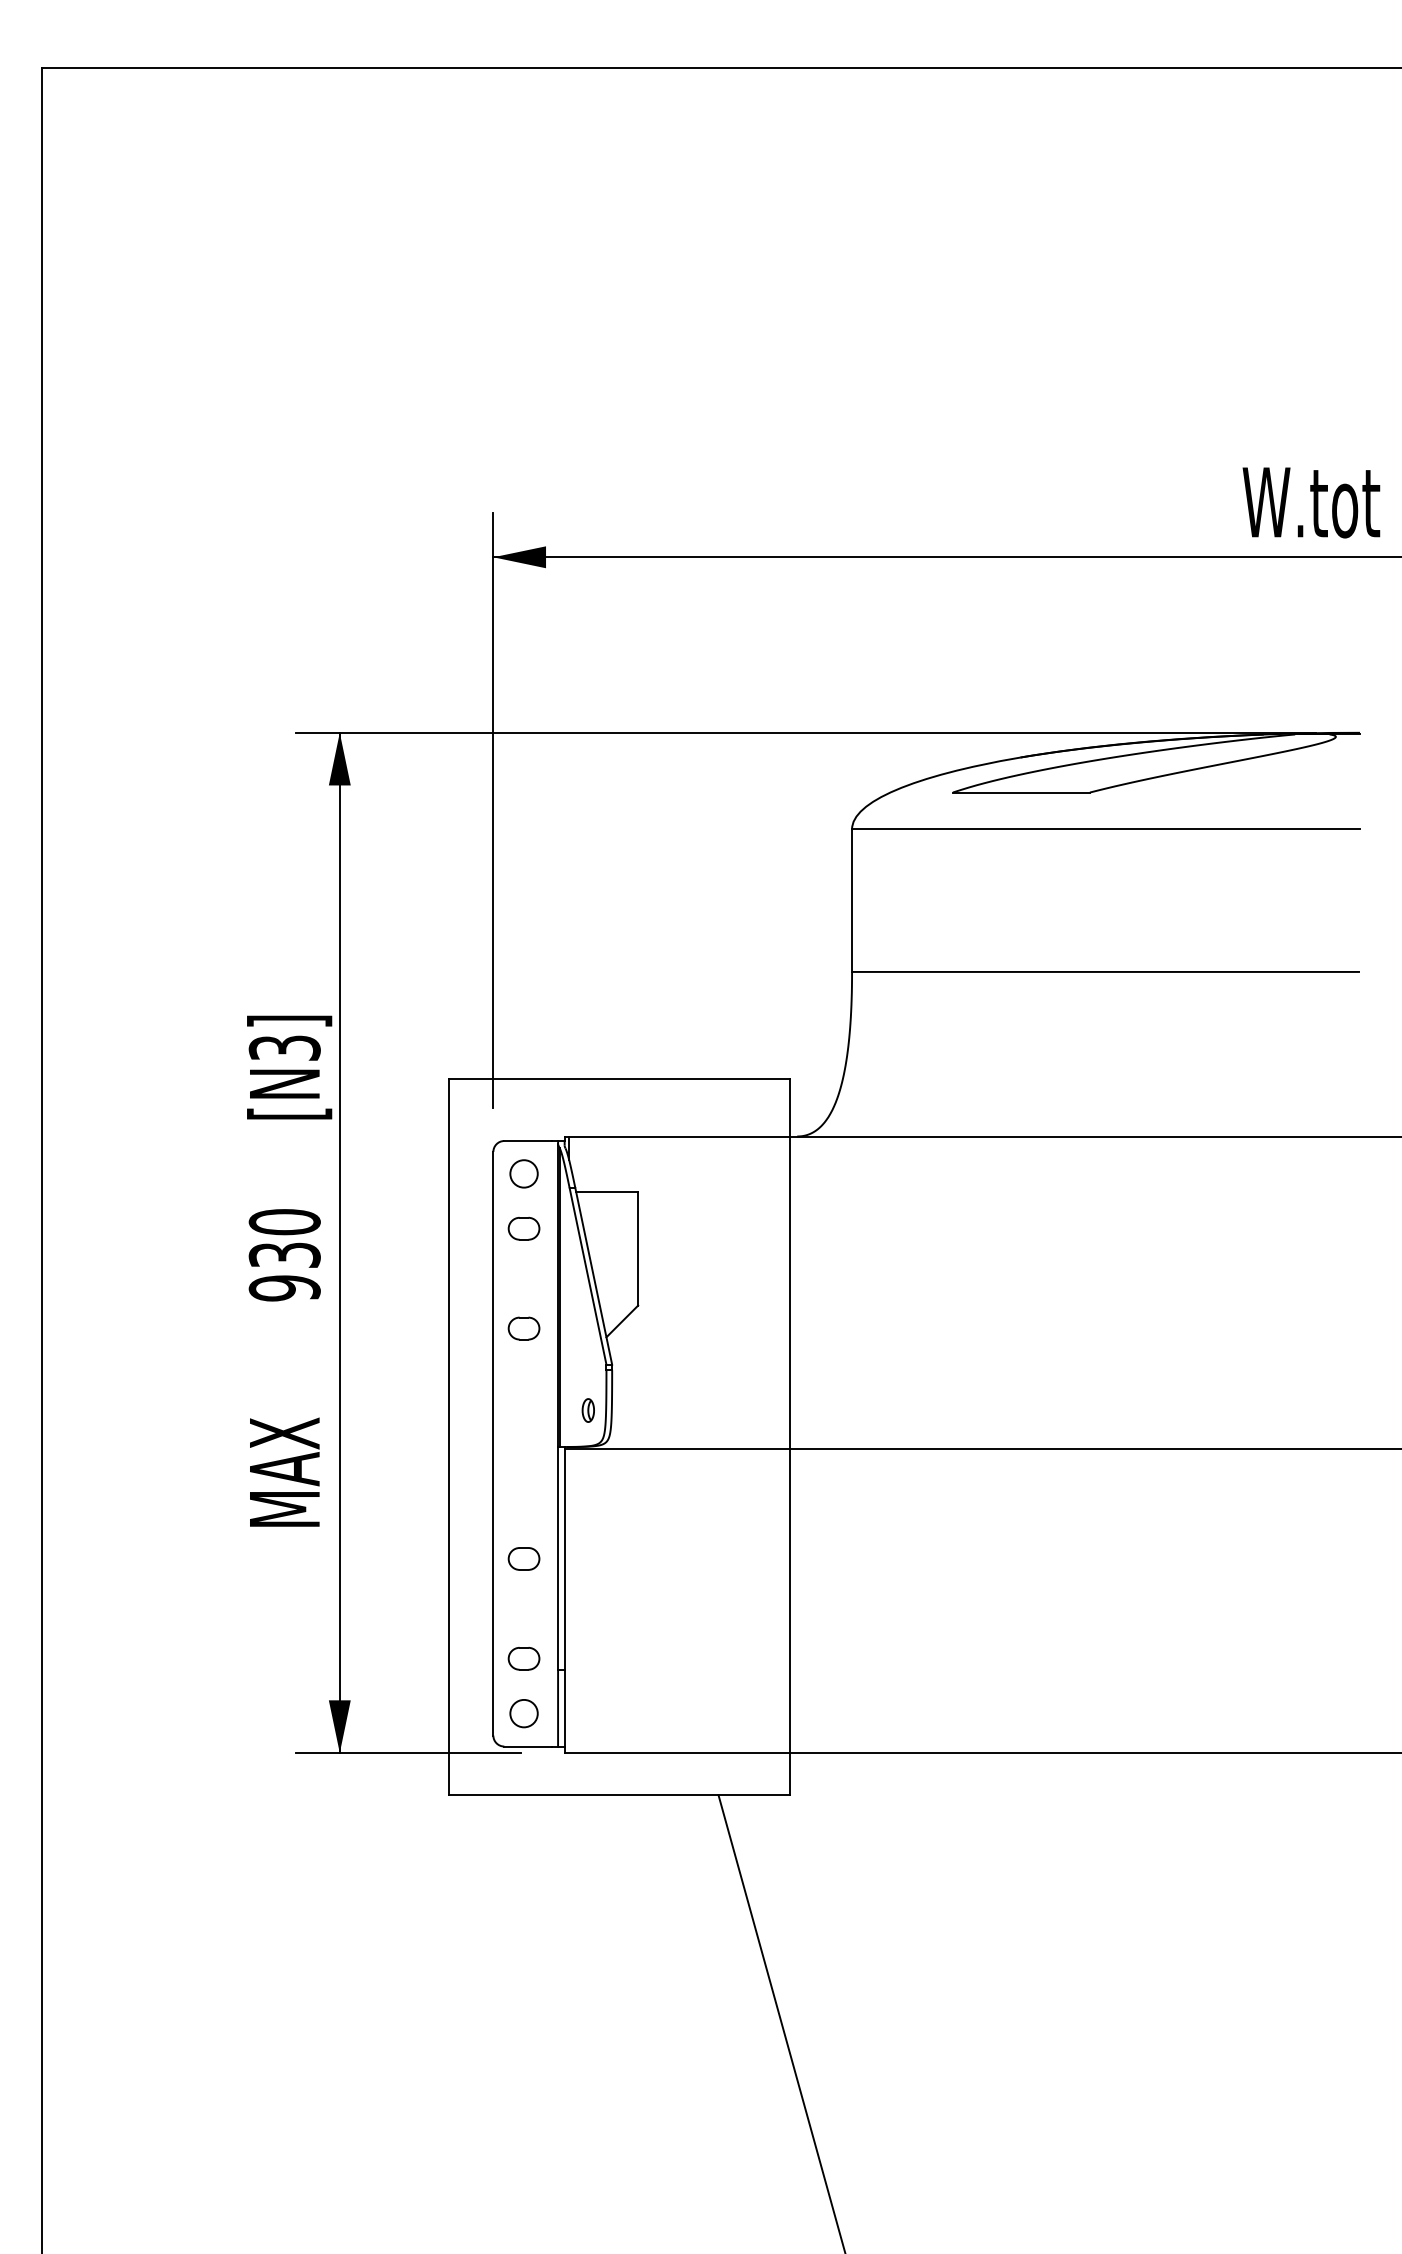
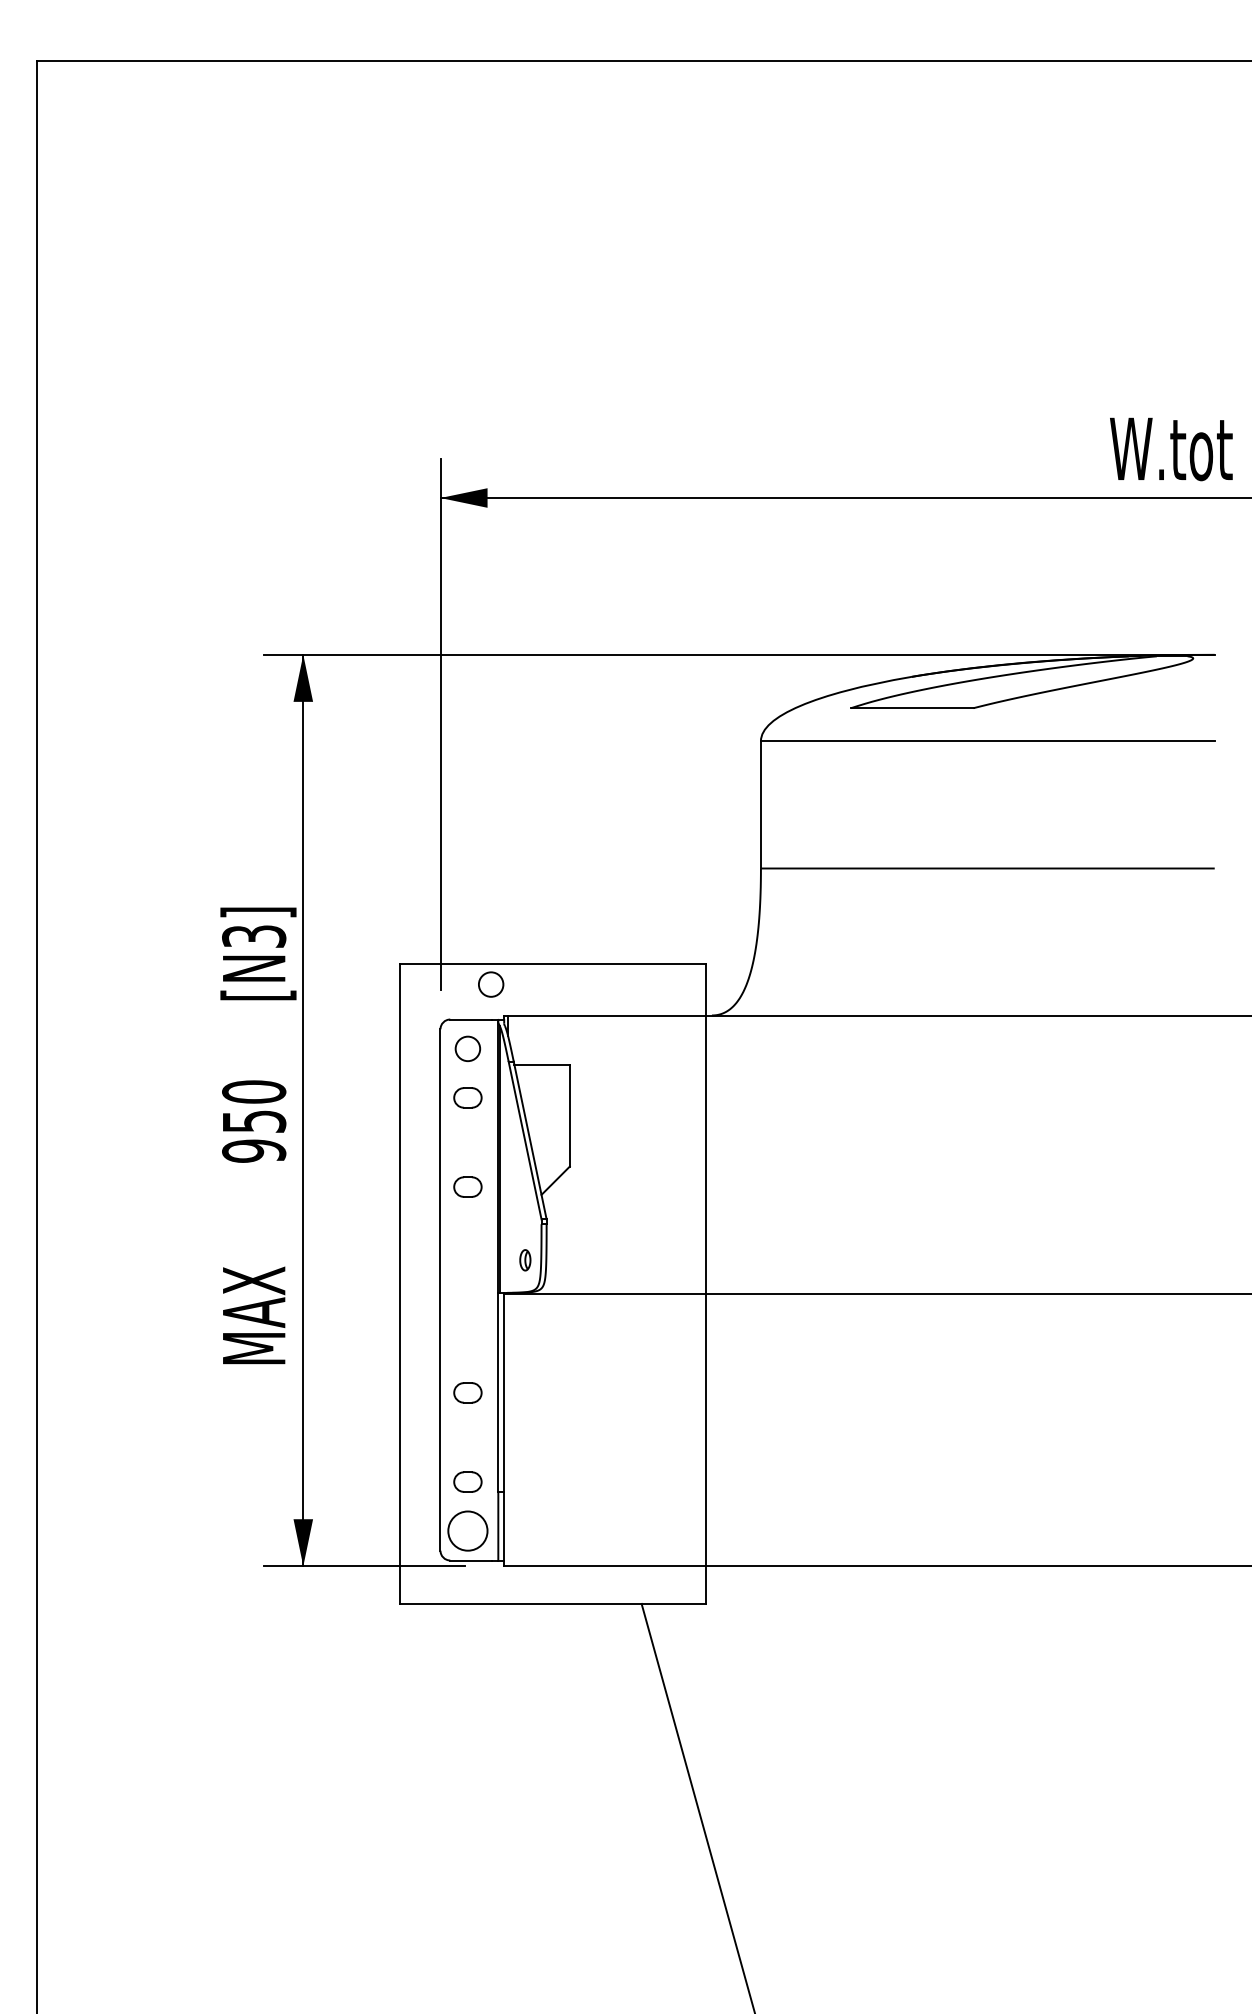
circle: (549, 1101) -> (490, 984), added
text: (284, 1254) -> (253, 1120), 930 -> 950
circle: (523, 1713) -> (467, 1530), size x1.6

